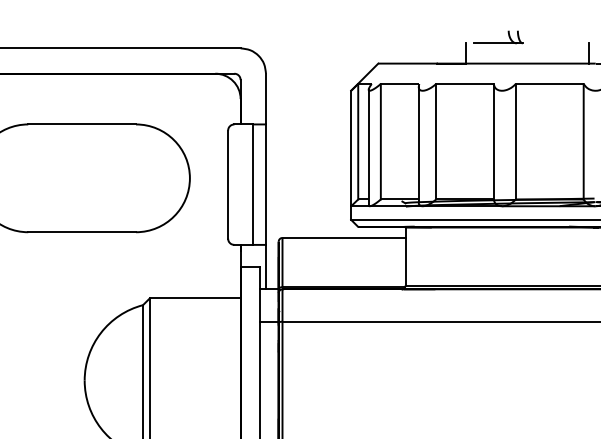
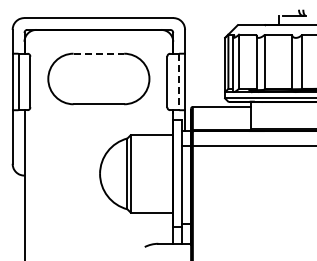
line: (83, 123) -> (99, 53), solid -> dashed
line: (253, 185) -> (179, 82), solid -> dashed

